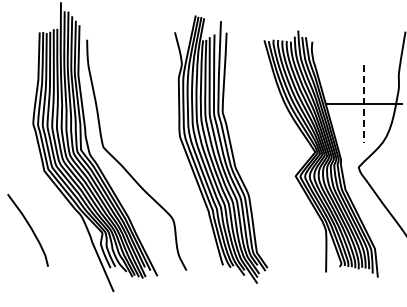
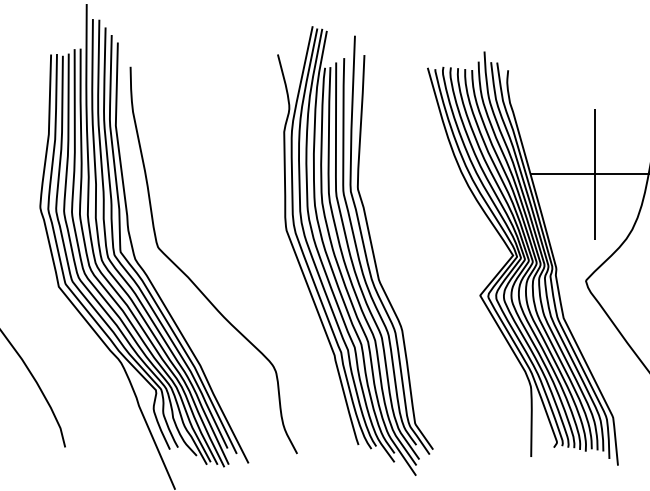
line: (364, 103) -> (595, 173), dashed -> solid

